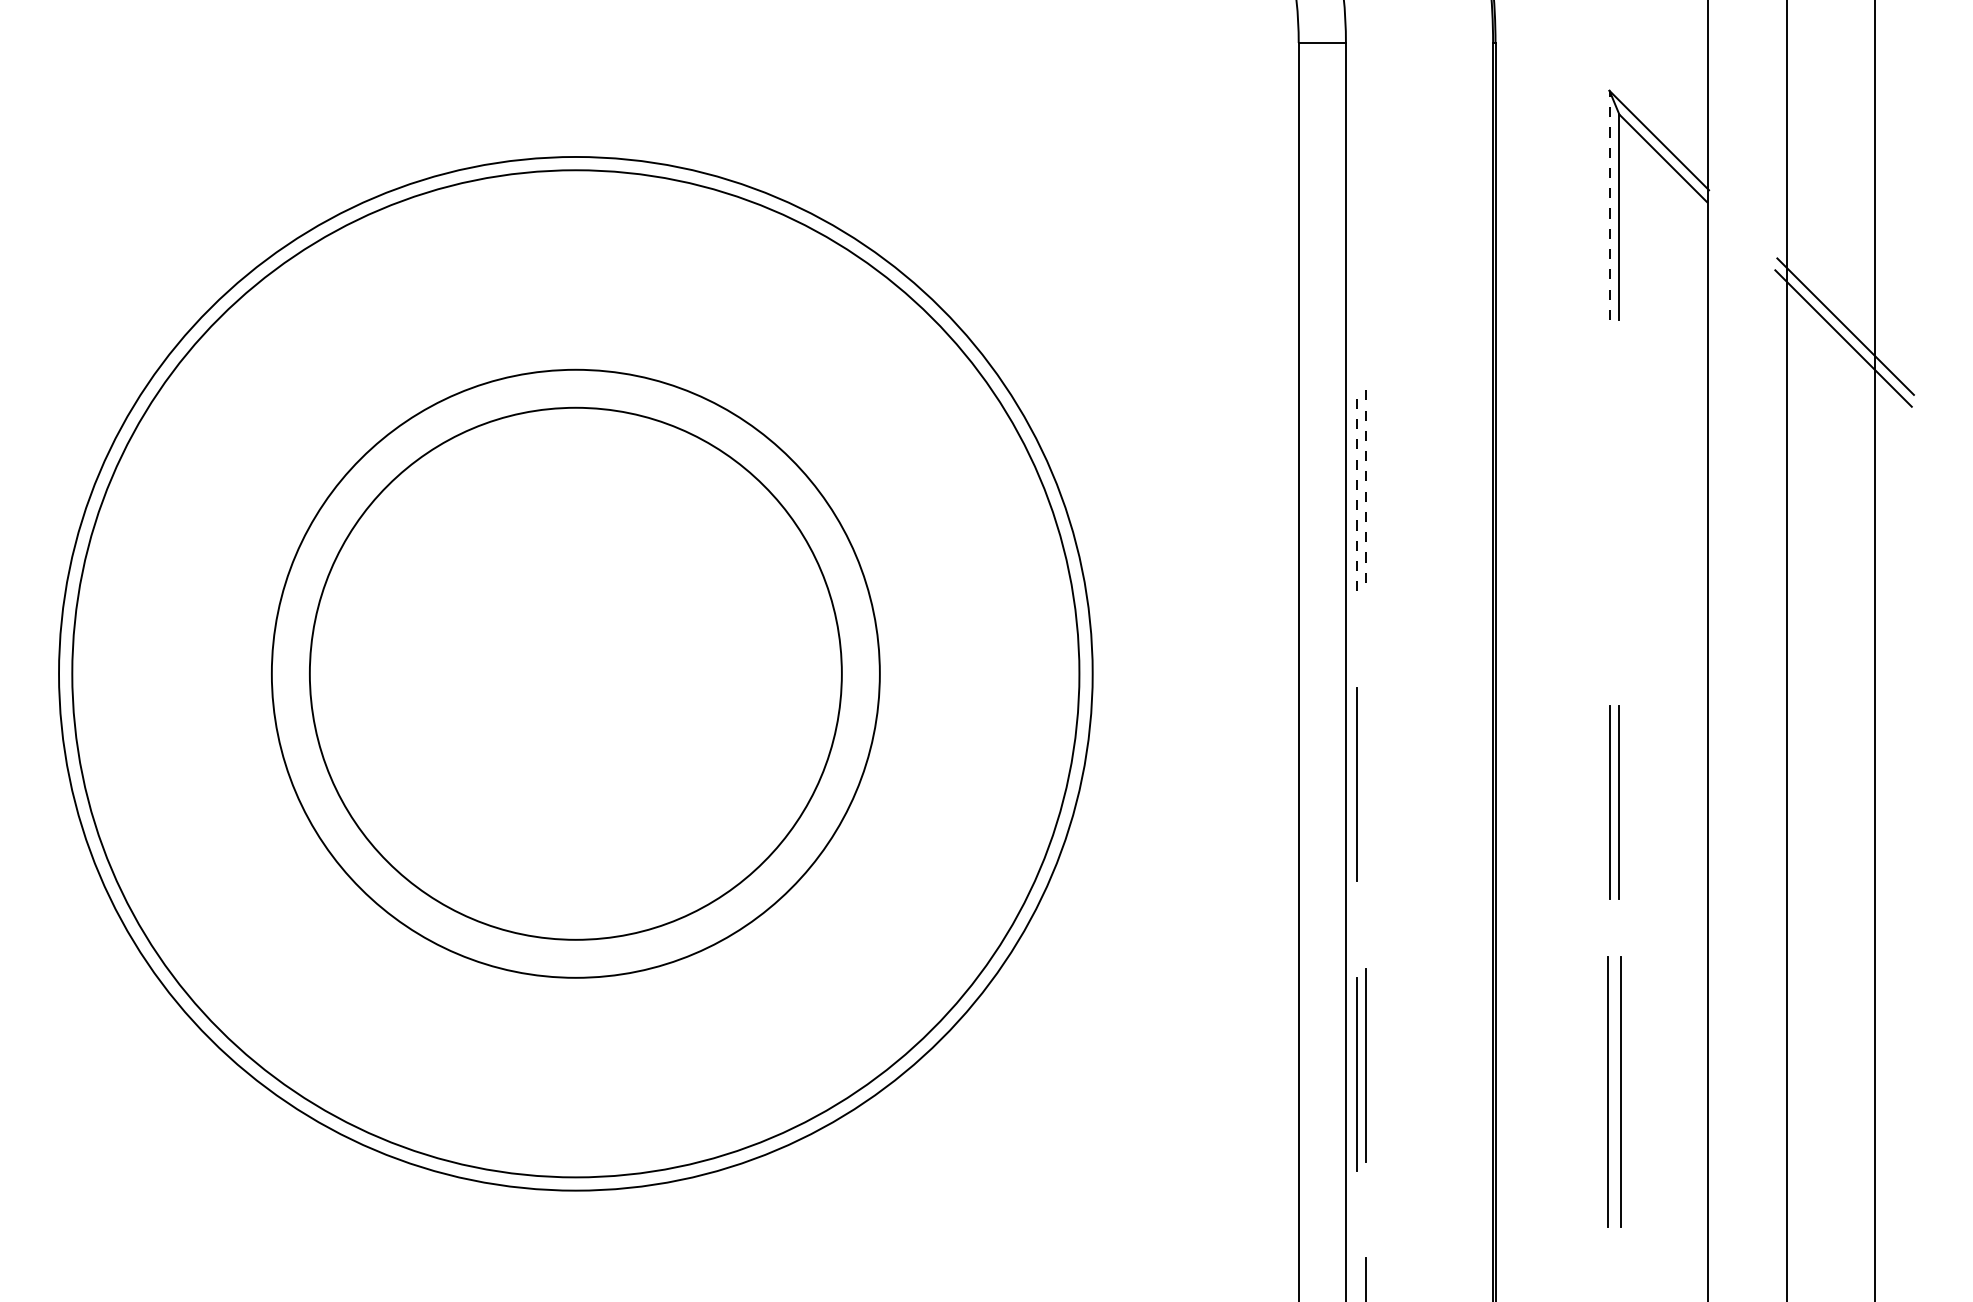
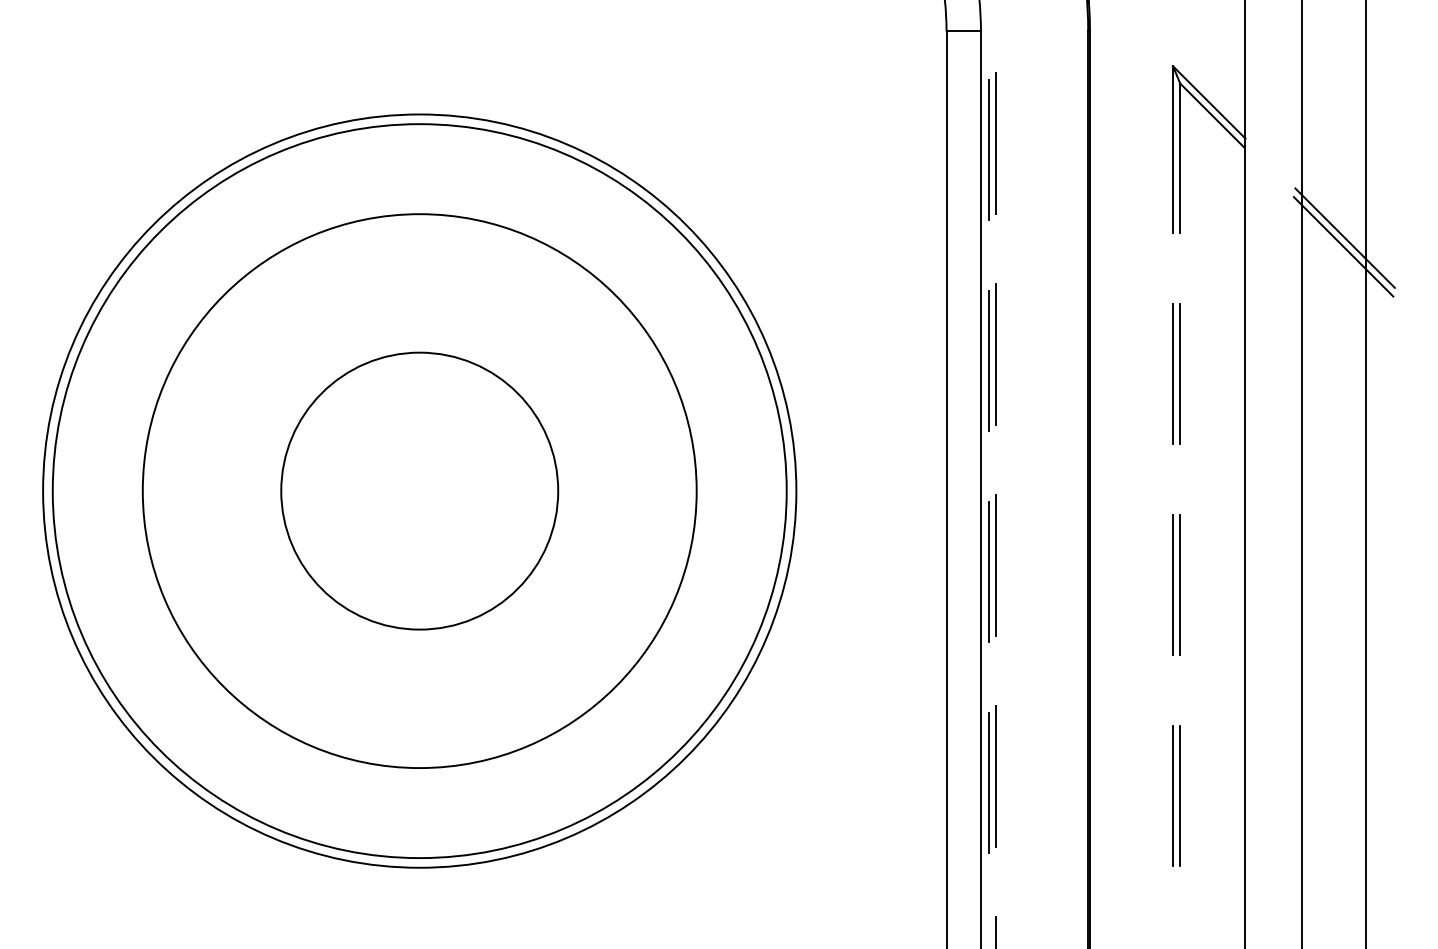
line: (1365, 196) -> (995, 143), added
line: (1356, 205) -> (988, 149), added
line: (1610, 205) -> (1173, 149), dashed -> solid
line: (1365, 484) -> (995, 353), dashed -> solid
line: (1356, 495) -> (988, 361), dashed -> solid
part: (1614, 512) -> (1176, 373), added
circle: (575, 672) -> (419, 490), size x0.62
circle: (575, 674) -> (419, 491), size x1.43
line: (1365, 775) -> (995, 565), added
part: (1614, 1091) -> (1176, 795), size x0.71

